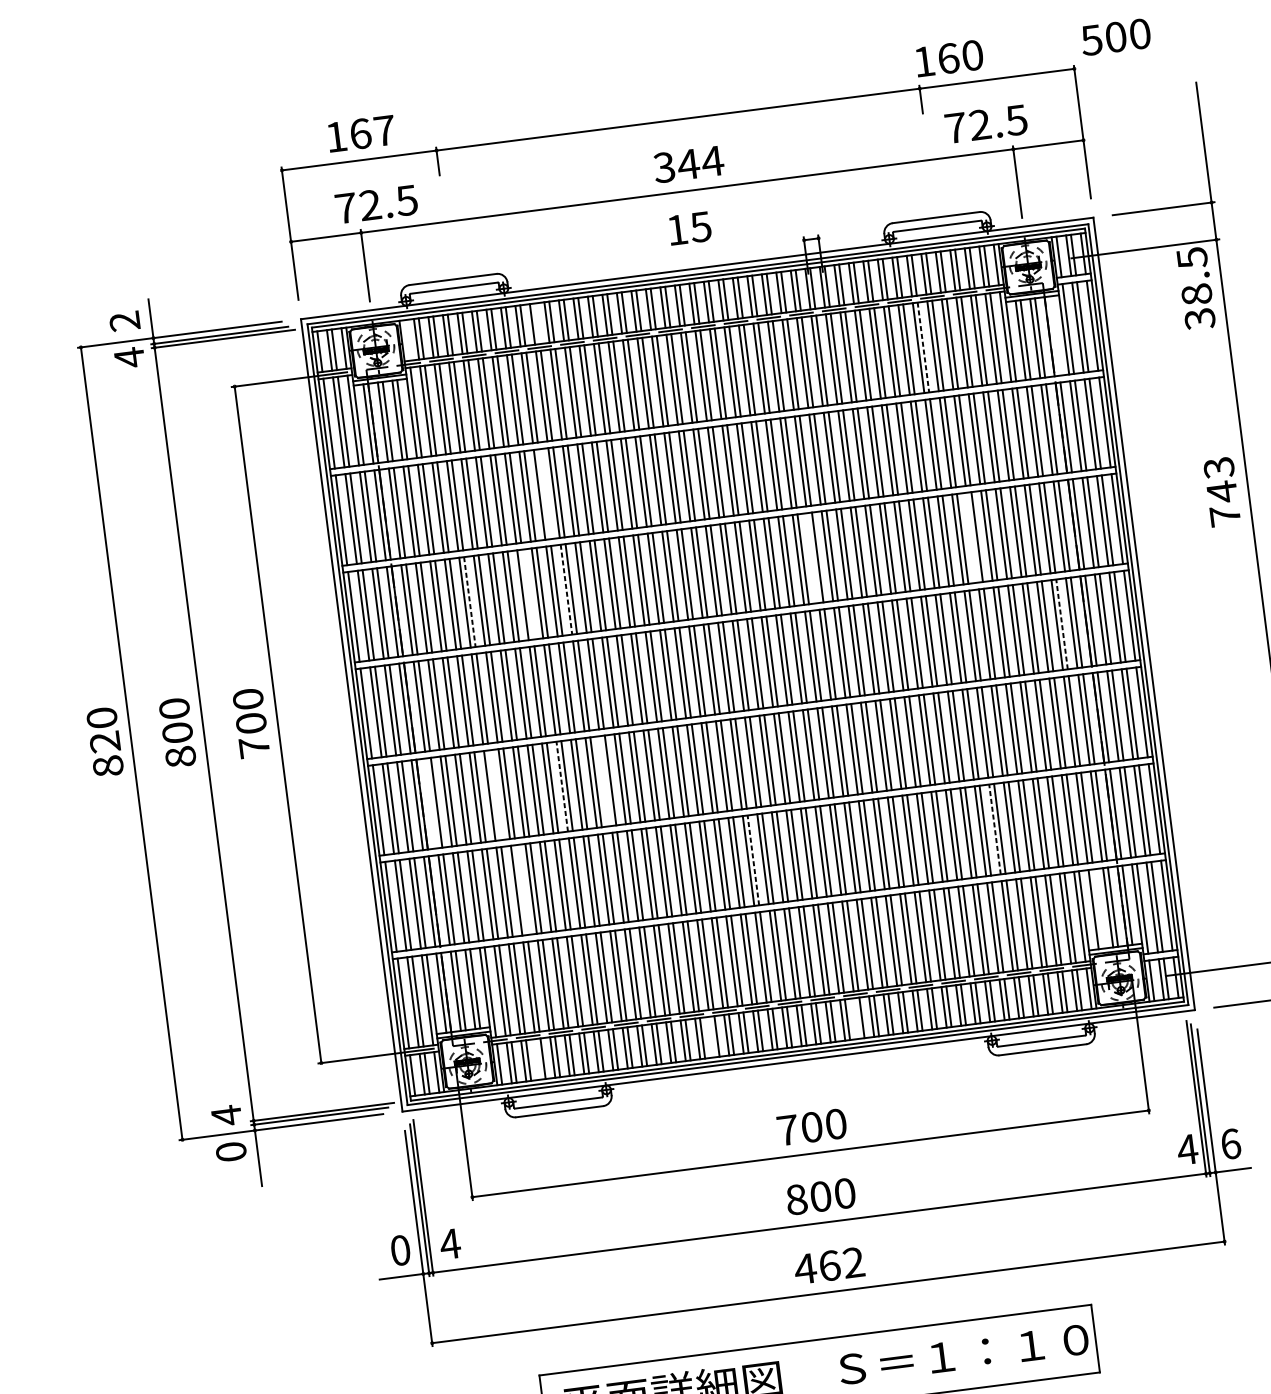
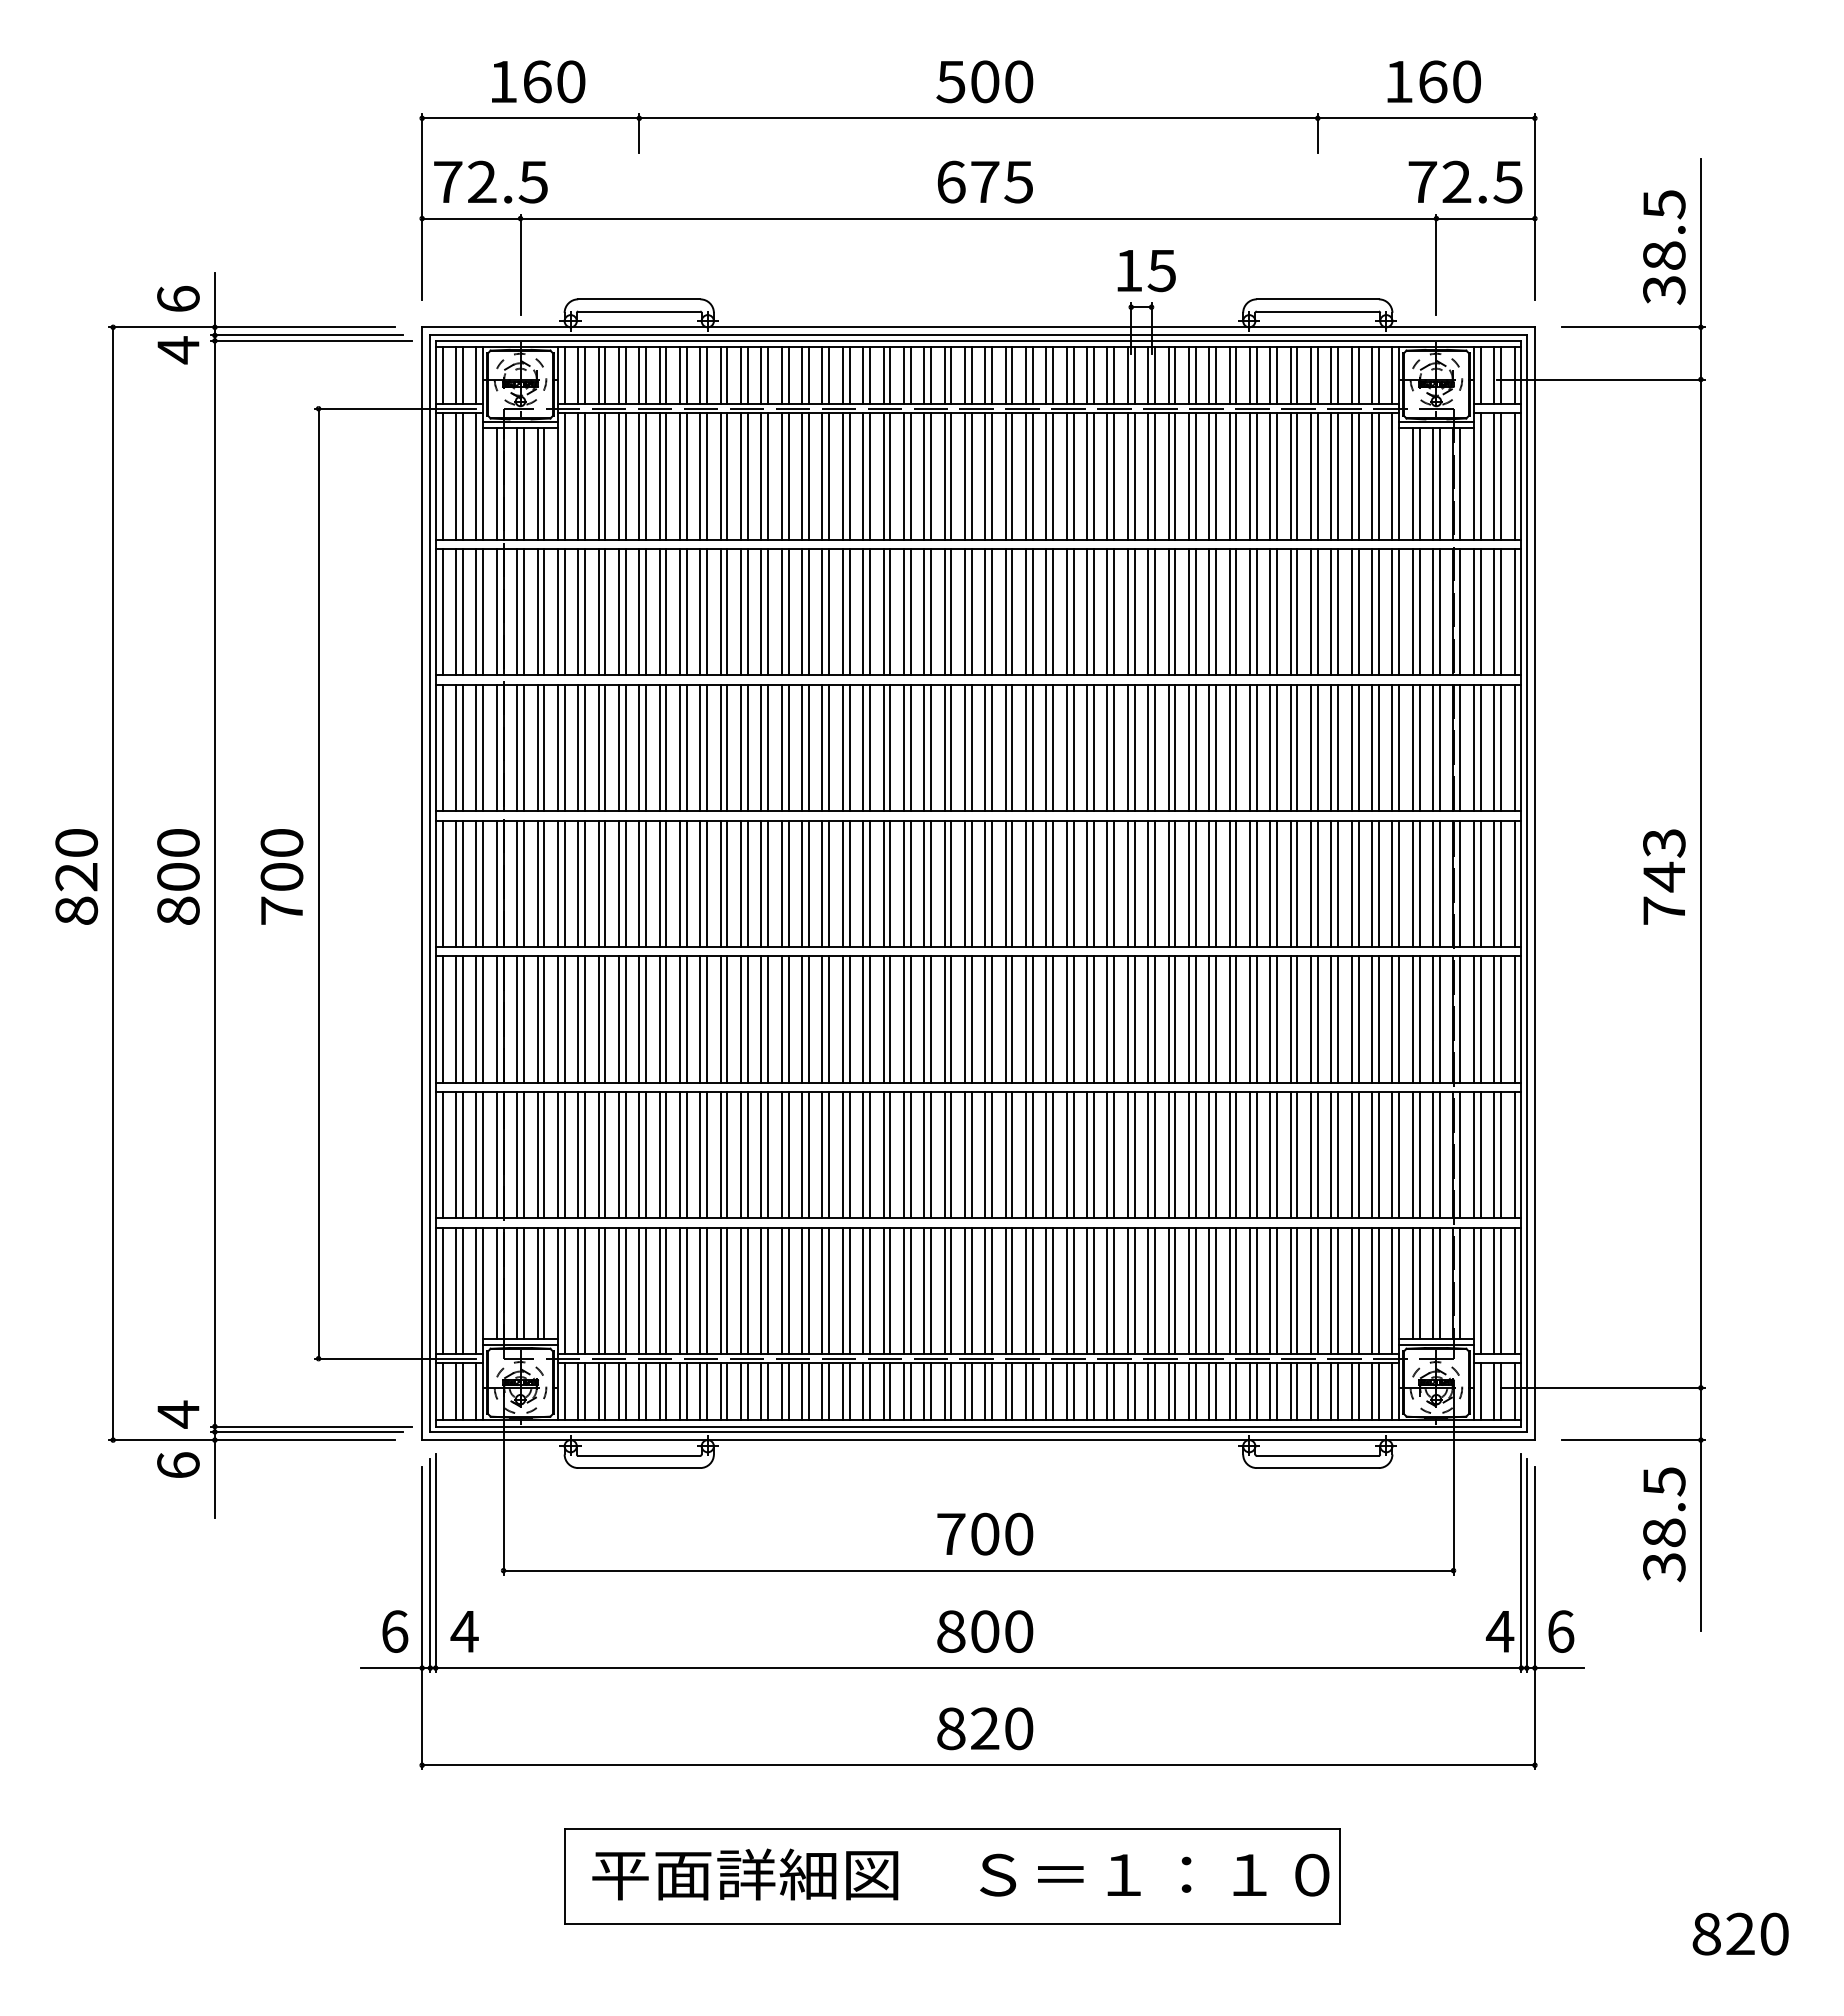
text: (1115, 36) -> (984, 81), moved
text: (948, 58) -> (1433, 81), moved
text: (986, 123) -> (1465, 181), moved
text: (384, 130) -> (571, 81), 167 -> 160
text: (688, 164) -> (985, 181), 344 -> 675
text: (376, 204) -> (490, 181), moved
text: (689, 229) -> (1146, 271), moved
text: (1196, 288) -> (1664, 247), moved
text: (124, 321) -> (178, 299), 2 -> 6
line: (536, 323) -> (747, 374), added
line: (1054, 335) -> (1460, 483), added
line: (406, 339) -> (564, 374), added
line: (923, 348) -> (1277, 477), dashed -> solid
text: (1222, 491) -> (1664, 876), moved
line: (544, 494) -> (727, 612), added
line: (972, 537) -> (1311, 747), added
line: (813, 557) -> (1087, 747), added
line: (566, 590) -> (741, 748), dashed -> solid
line: (527, 594) -> (686, 747), added
line: (469, 602) -> (605, 748), dashed -> solid
line: (1061, 624) -> (1419, 883), dashed -> solid
line: (605, 781) -> (761, 1019), added
line: (562, 786) -> (700, 1018), dashed -> solid
line: (494, 795) -> (605, 1019), added
line: (432, 803) -> (517, 1019), added
line: (994, 829) -> (1290, 1154), dashed -> solid
line: (753, 859) -> (951, 1154), dashed -> solid
line: (521, 890) -> (625, 1155), added
line: (1098, 909) -> (1419, 1283), added
line: (856, 1018) -> (1066, 1391), added
line: (712, 1036) -> (863, 1391), added
line: (537, 1059) -> (618, 1391), added
text: (231, 1151) -> (178, 1465), 0 -> 6
text: (401, 1250) -> (395, 1631), 0 -> 6
text: (829, 1265) -> (984, 1728), 462 -> 820

